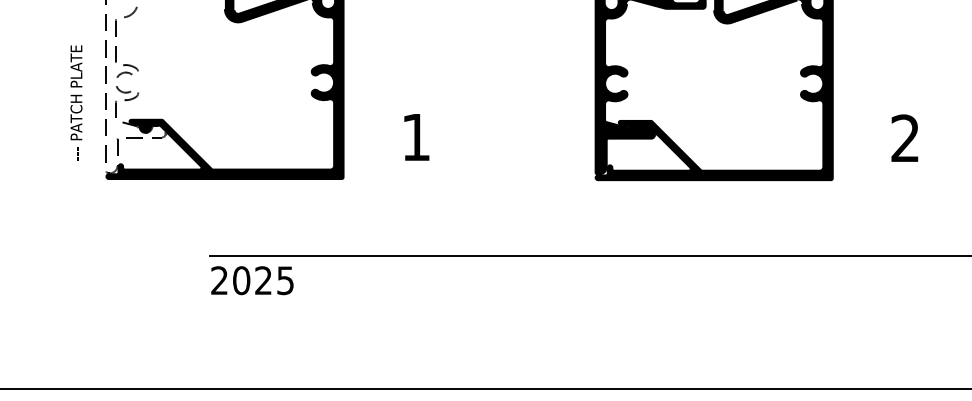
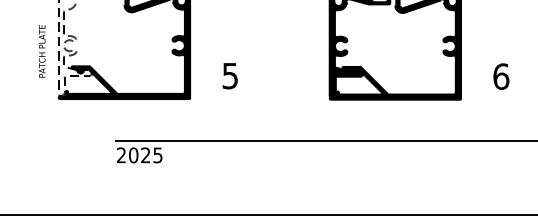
text: (414, 138) -> (229, 76), 1 -> 5
text: (905, 138) -> (501, 76), 2 -> 6

